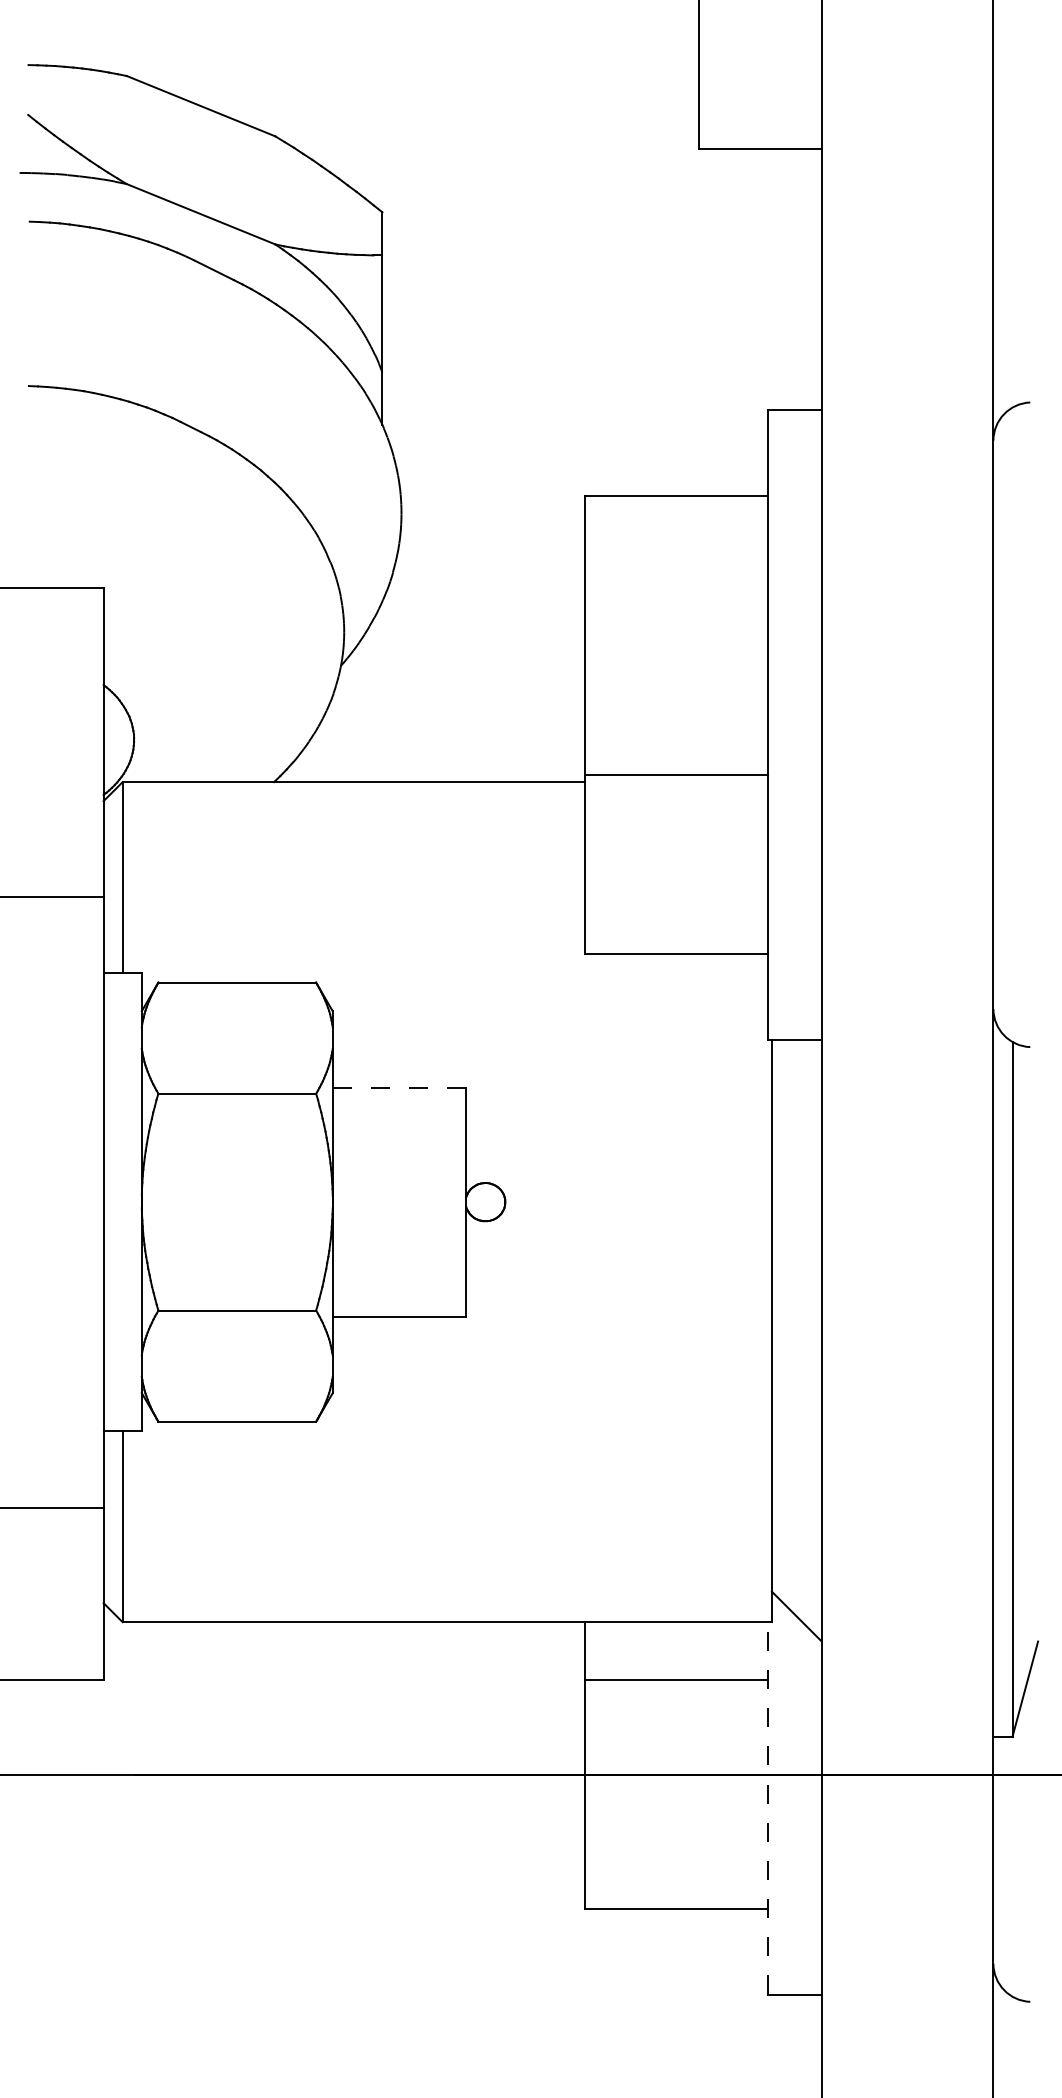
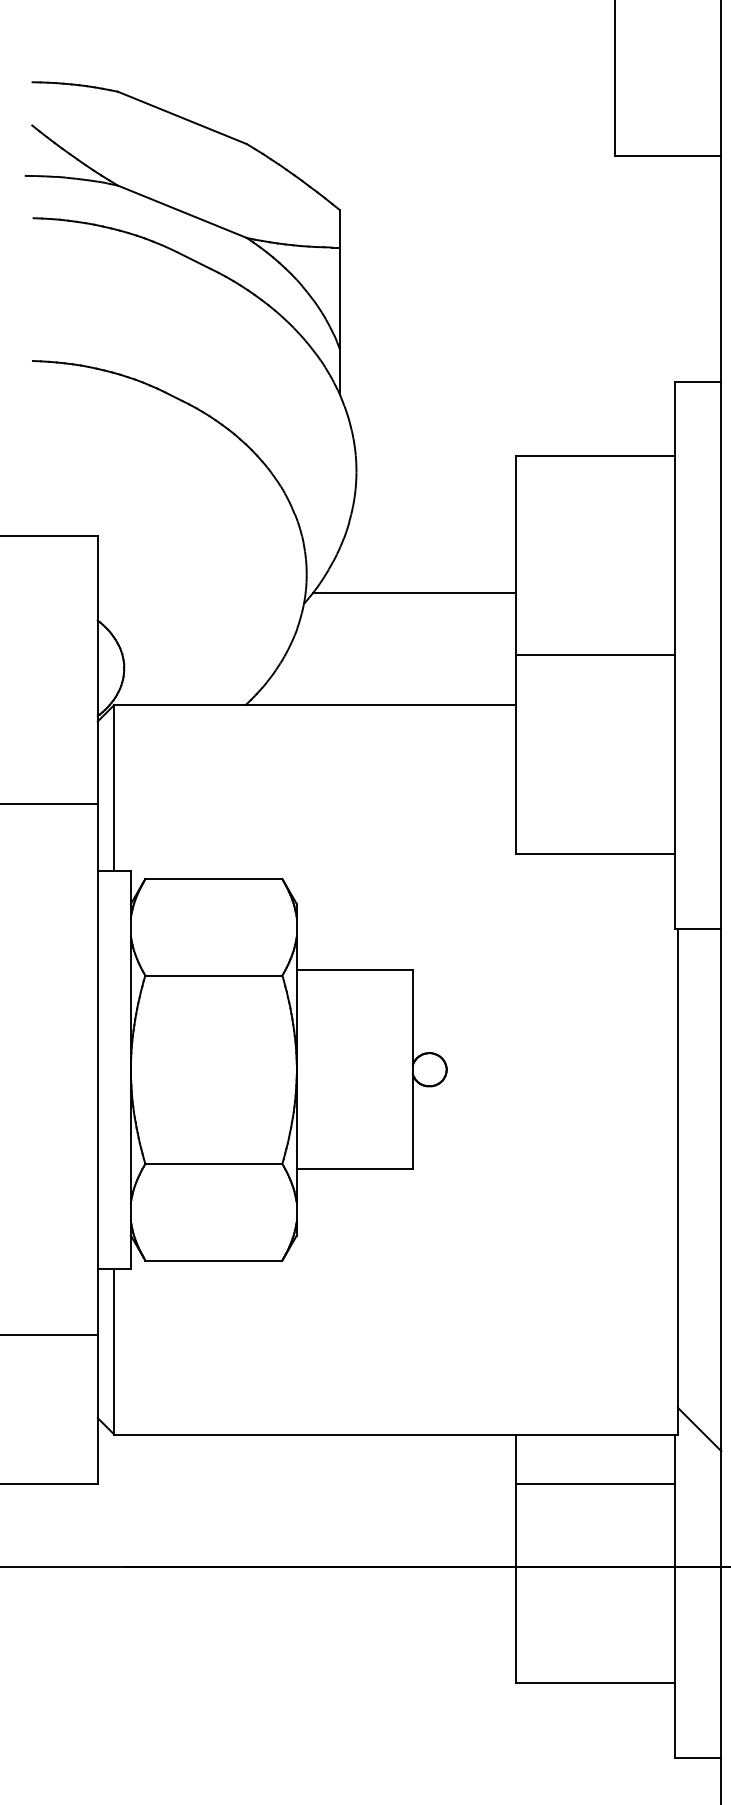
line: (467, 653) -> (413, 593), added
line: (676, 774) -> (595, 654), moved
line: (399, 1087) -> (354, 970), dashed -> solid
line: (768, 1807) -> (675, 1595), dashed -> solid

